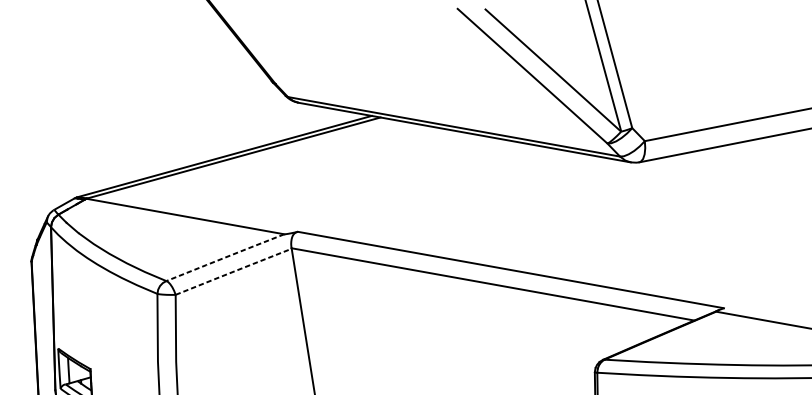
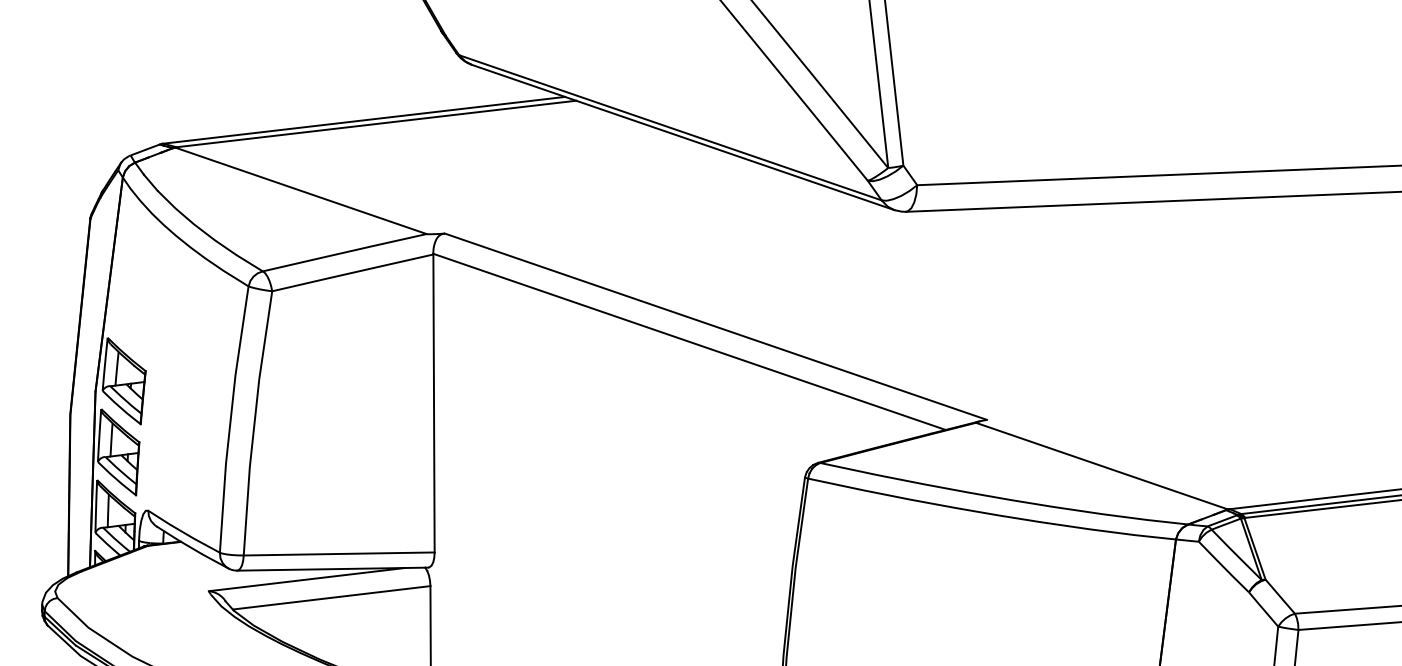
line: (225, 257) -> (345, 252), dashed -> solid
line: (233, 271) -> (352, 272), dashed -> solid

